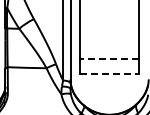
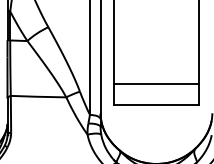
line: (109, 58) -> (156, 83), dashed -> solid
line: (109, 73) -> (156, 104), dashed -> solid

